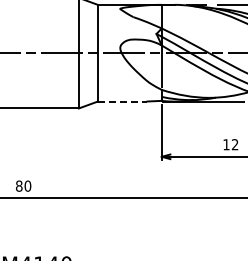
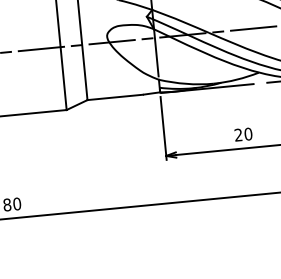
line: (122, 101) -> (115, 97), dashed -> solid
text: (230, 144) -> (243, 134), 12 -> 20

